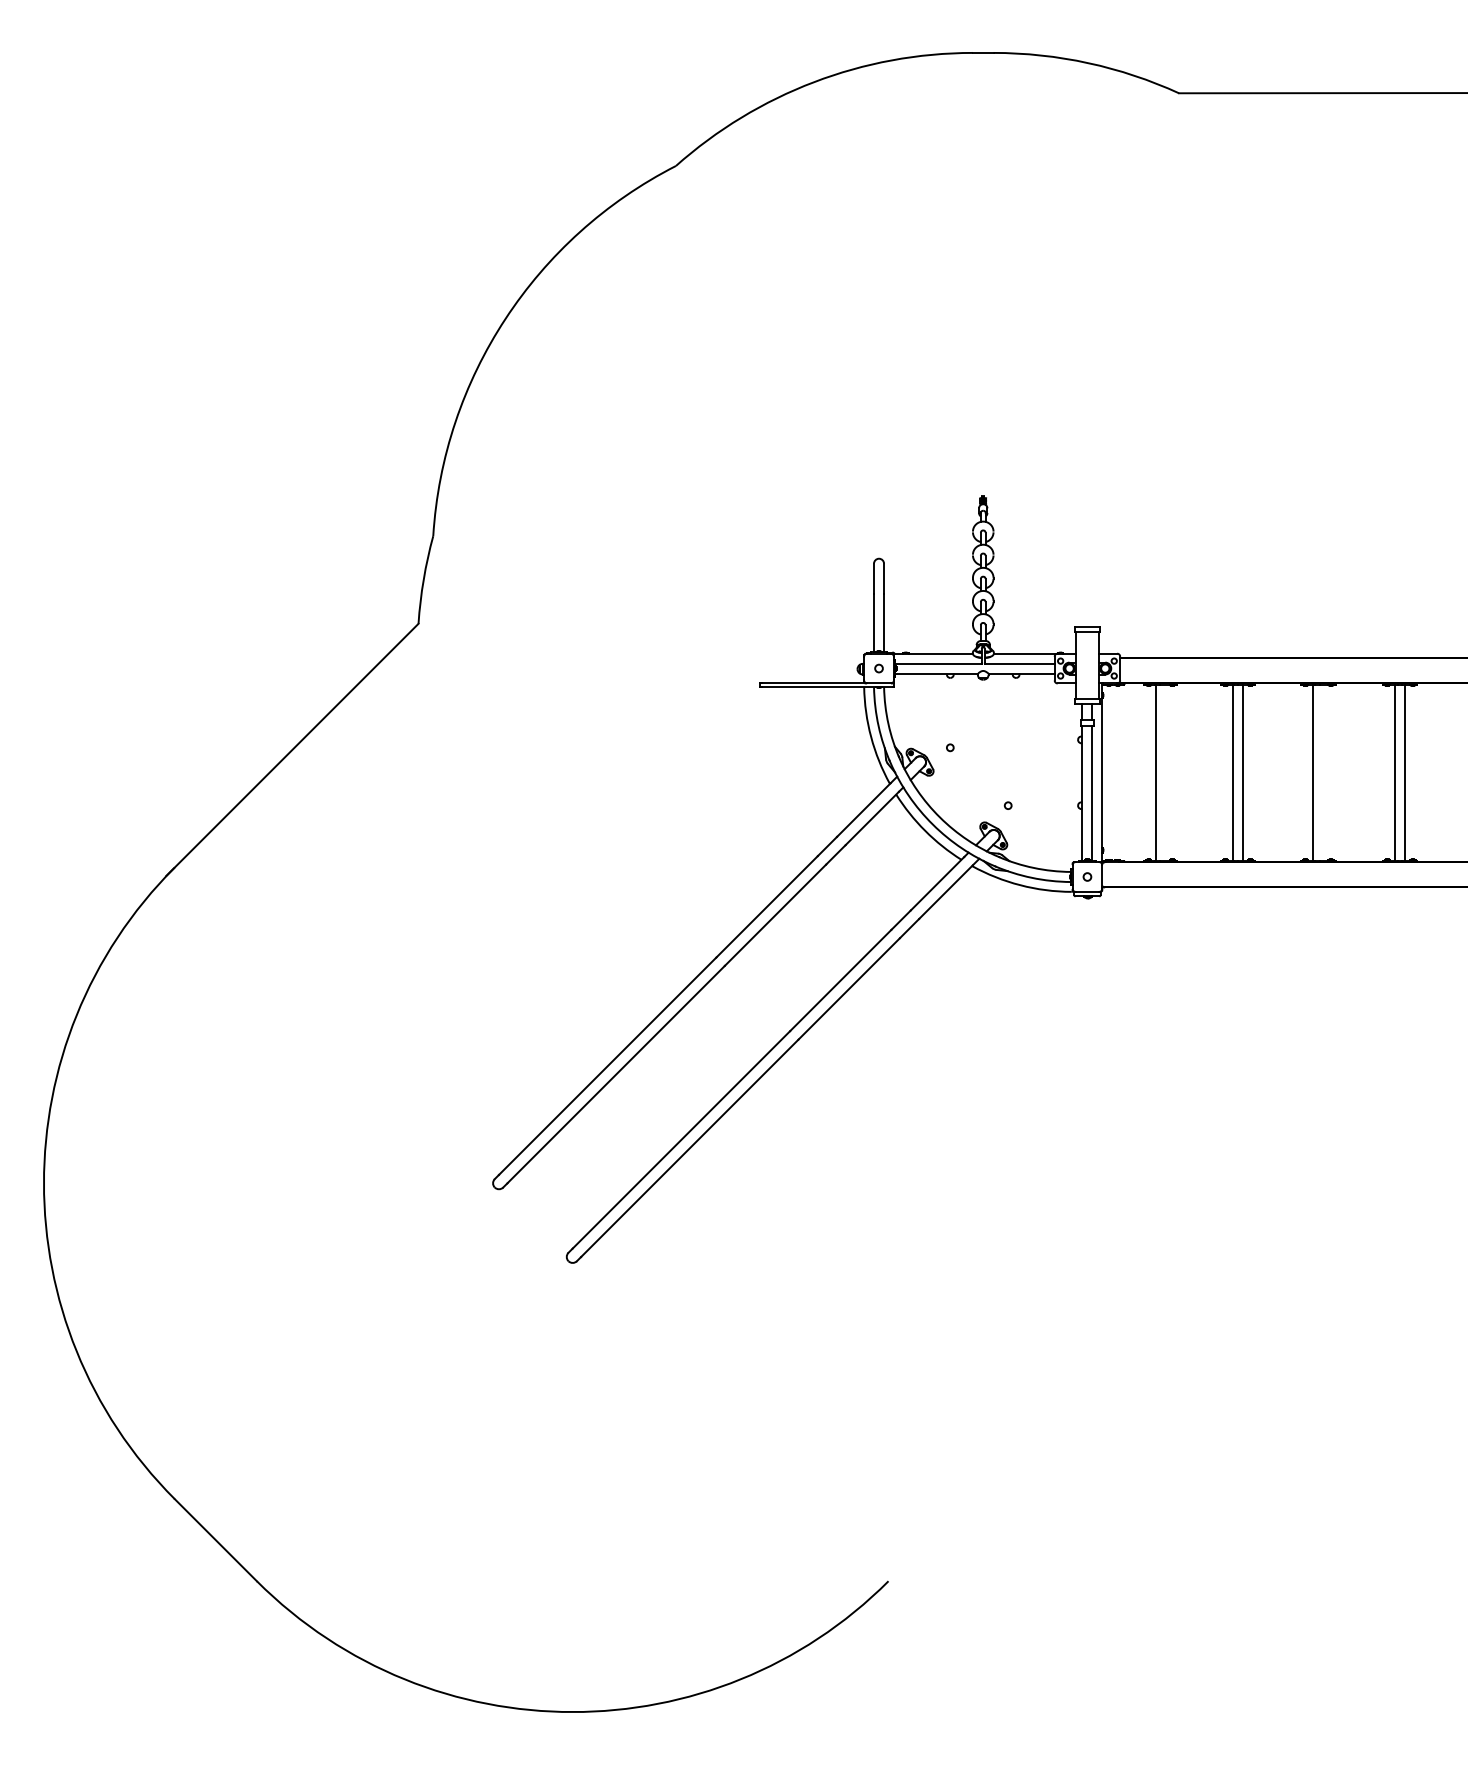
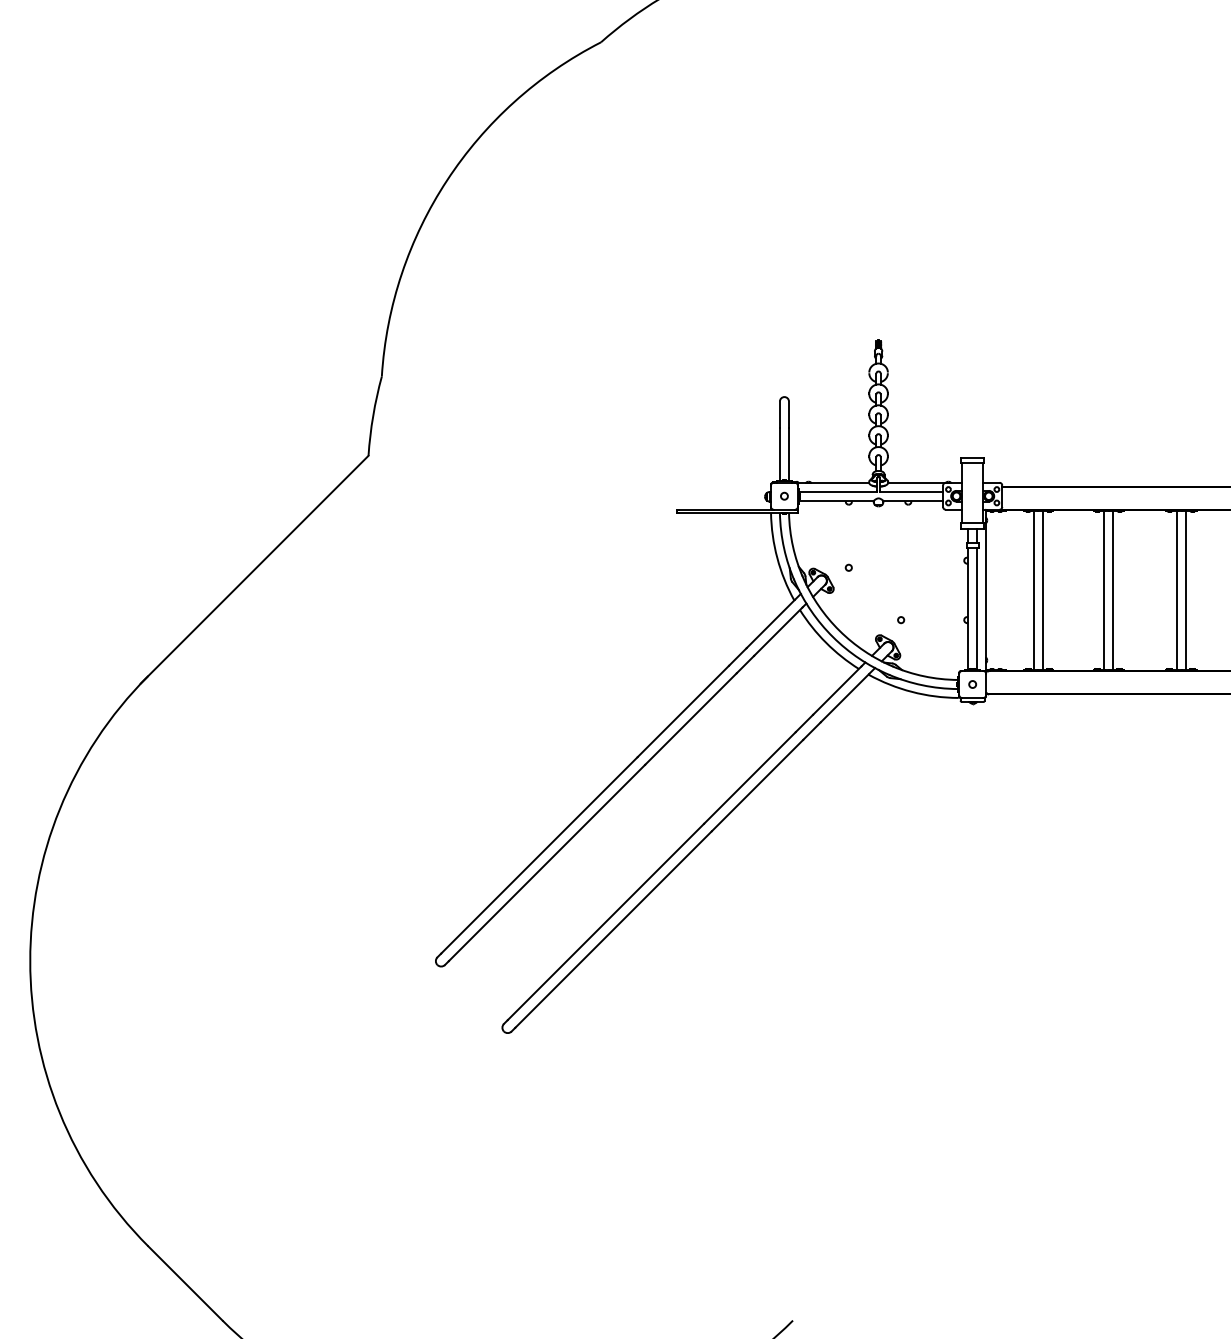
line: (1165, 772) -> (1043, 590), added
line: (1323, 772) -> (1185, 590), added

